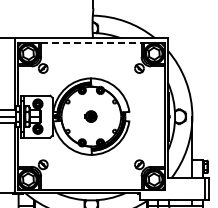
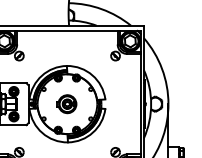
line: (91, 43) -> (67, 31), dashed -> solid
part: (90, 116) -> (66, 104), size x1.67

